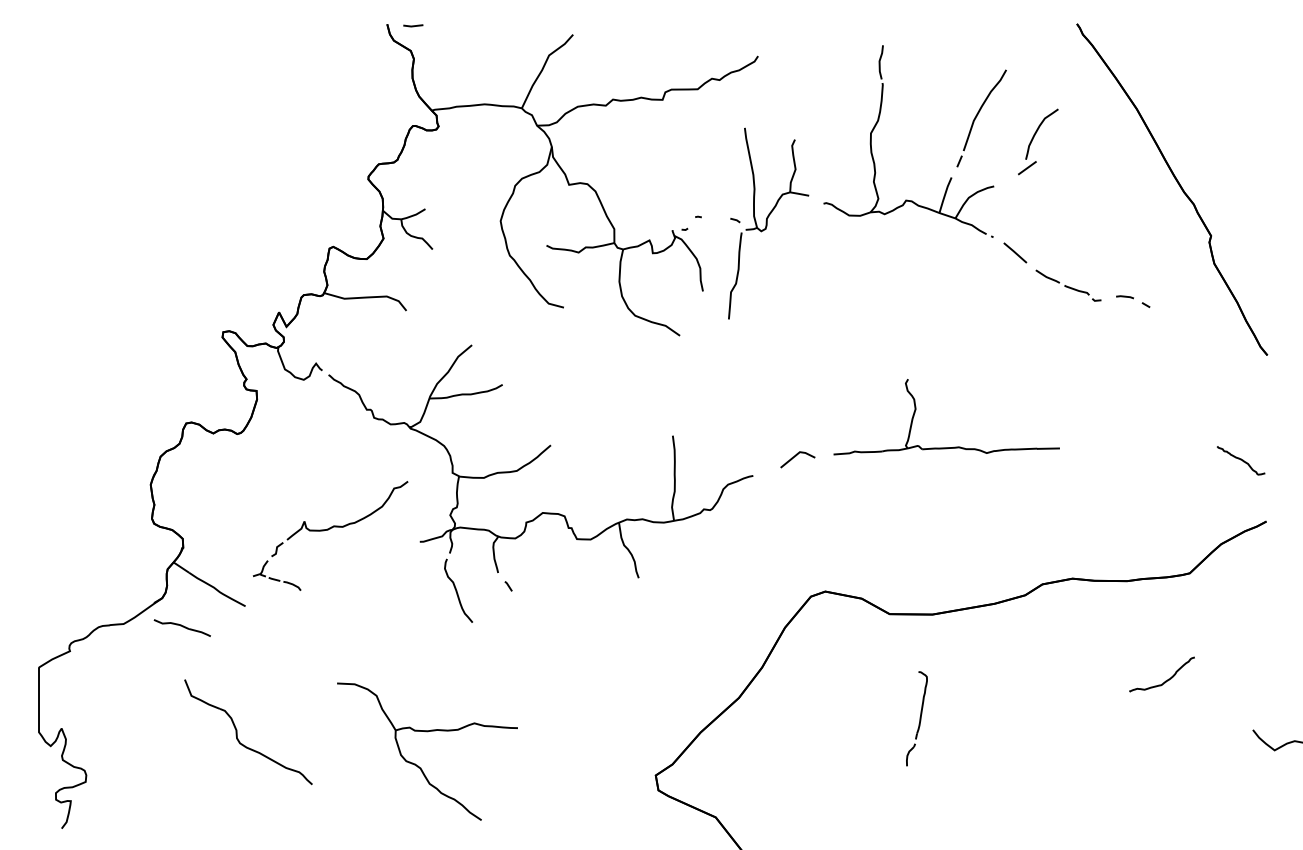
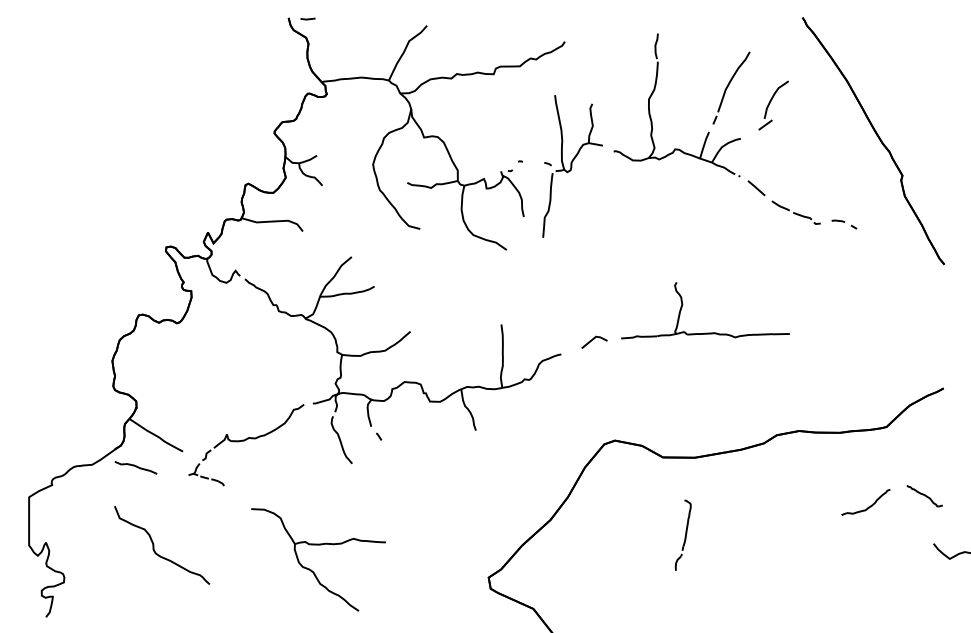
curve: (1240, 461) -> (924, 496), moved
part: (330, 536) -> (246, 445), moved
part: (238, 732) -> (154, 545), moved

